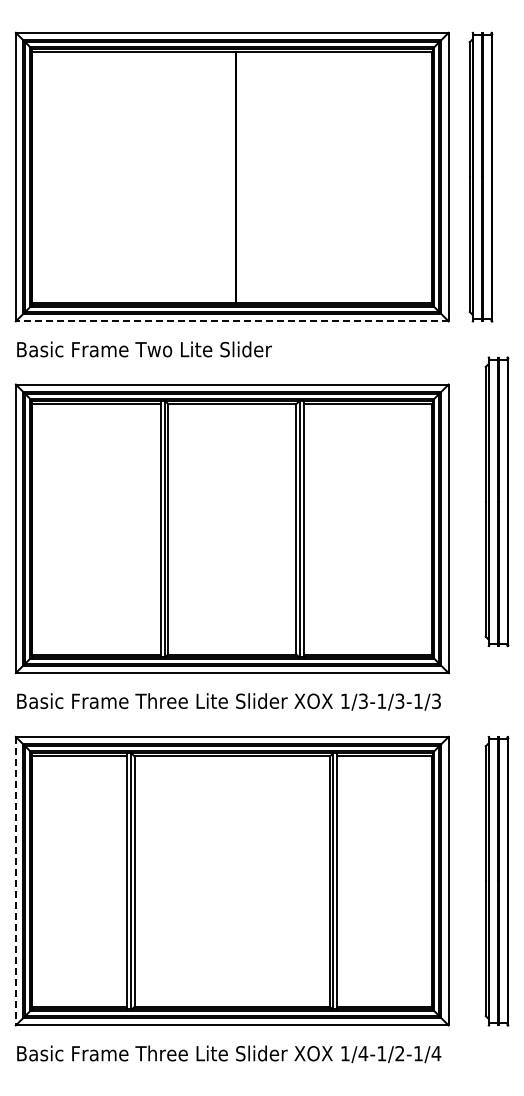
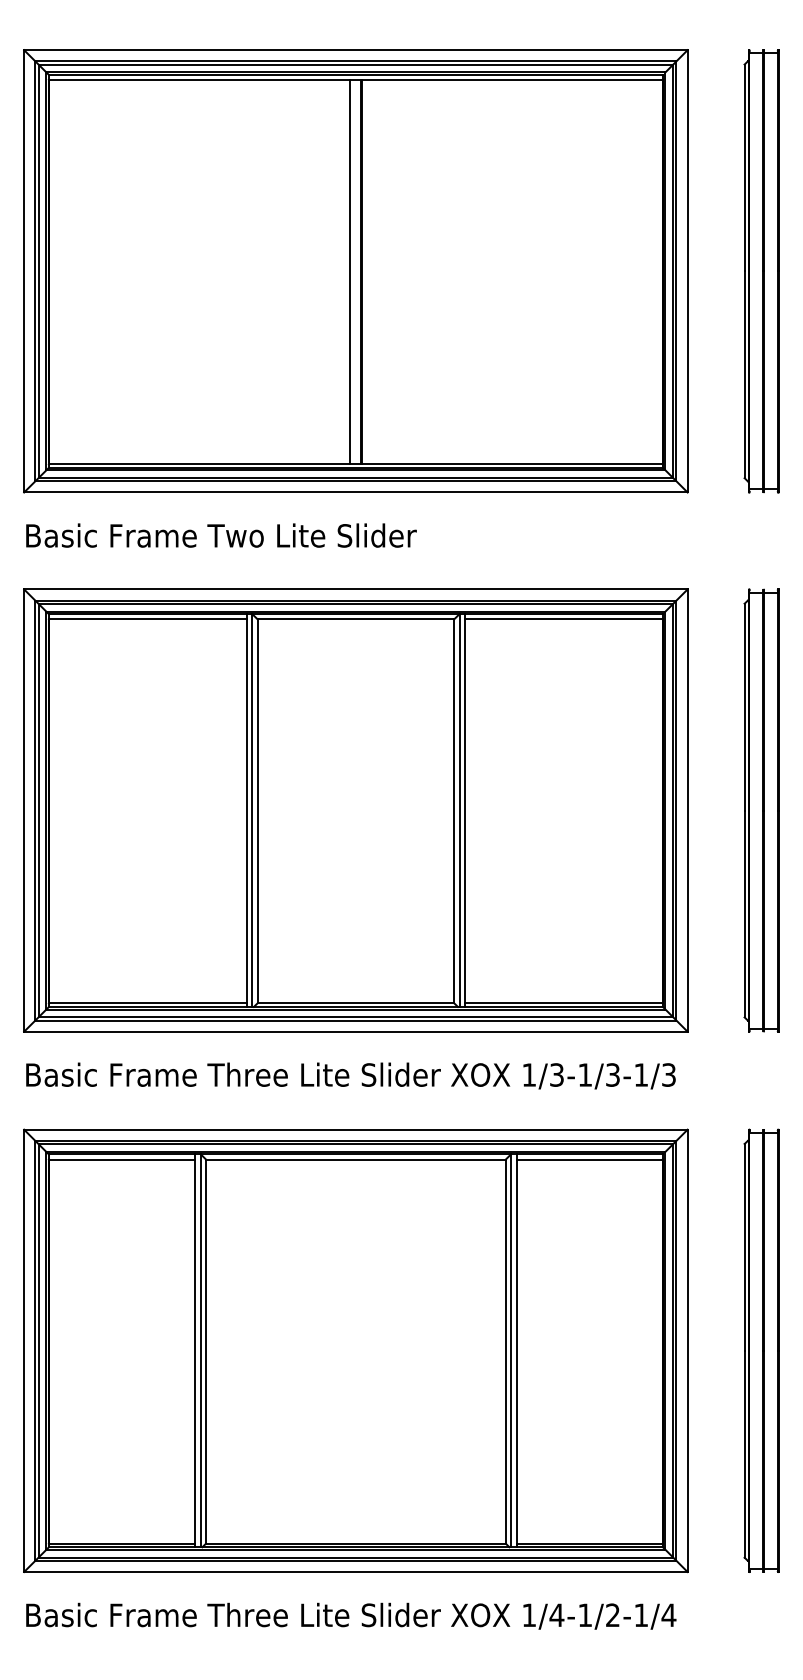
part: (480, 176) -> (761, 270), moved
line: (228, 177) -> (350, 271), added
line: (231, 321) -> (354, 492), dashed -> solid
part: (496, 501) -> (761, 810), moved
line: (15, 881) -> (23, 1351), dashed -> solid

